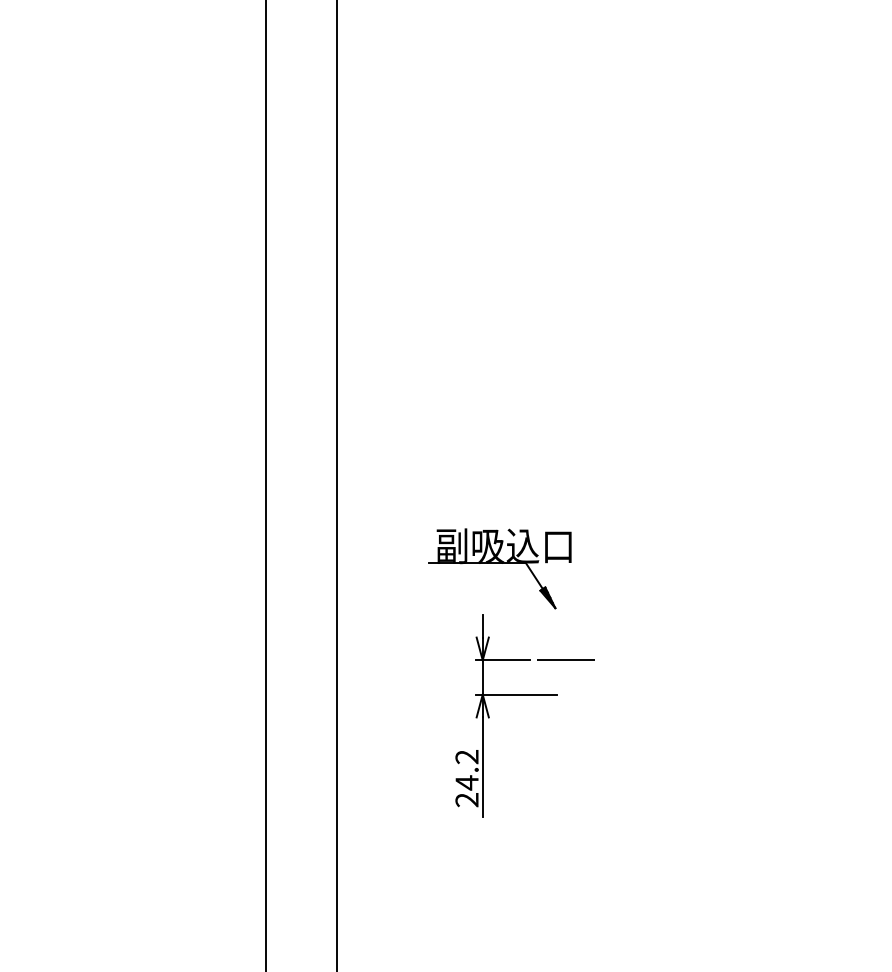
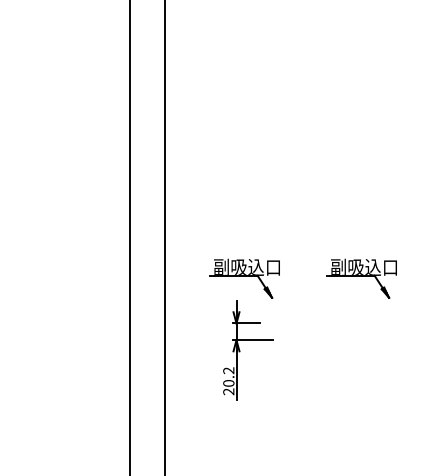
part: (737, 568) -> (361, 278), added
line: (566, 660) -> (277, 323), removed
text: (466, 783) -> (228, 383), 24.2 -> 20.2

